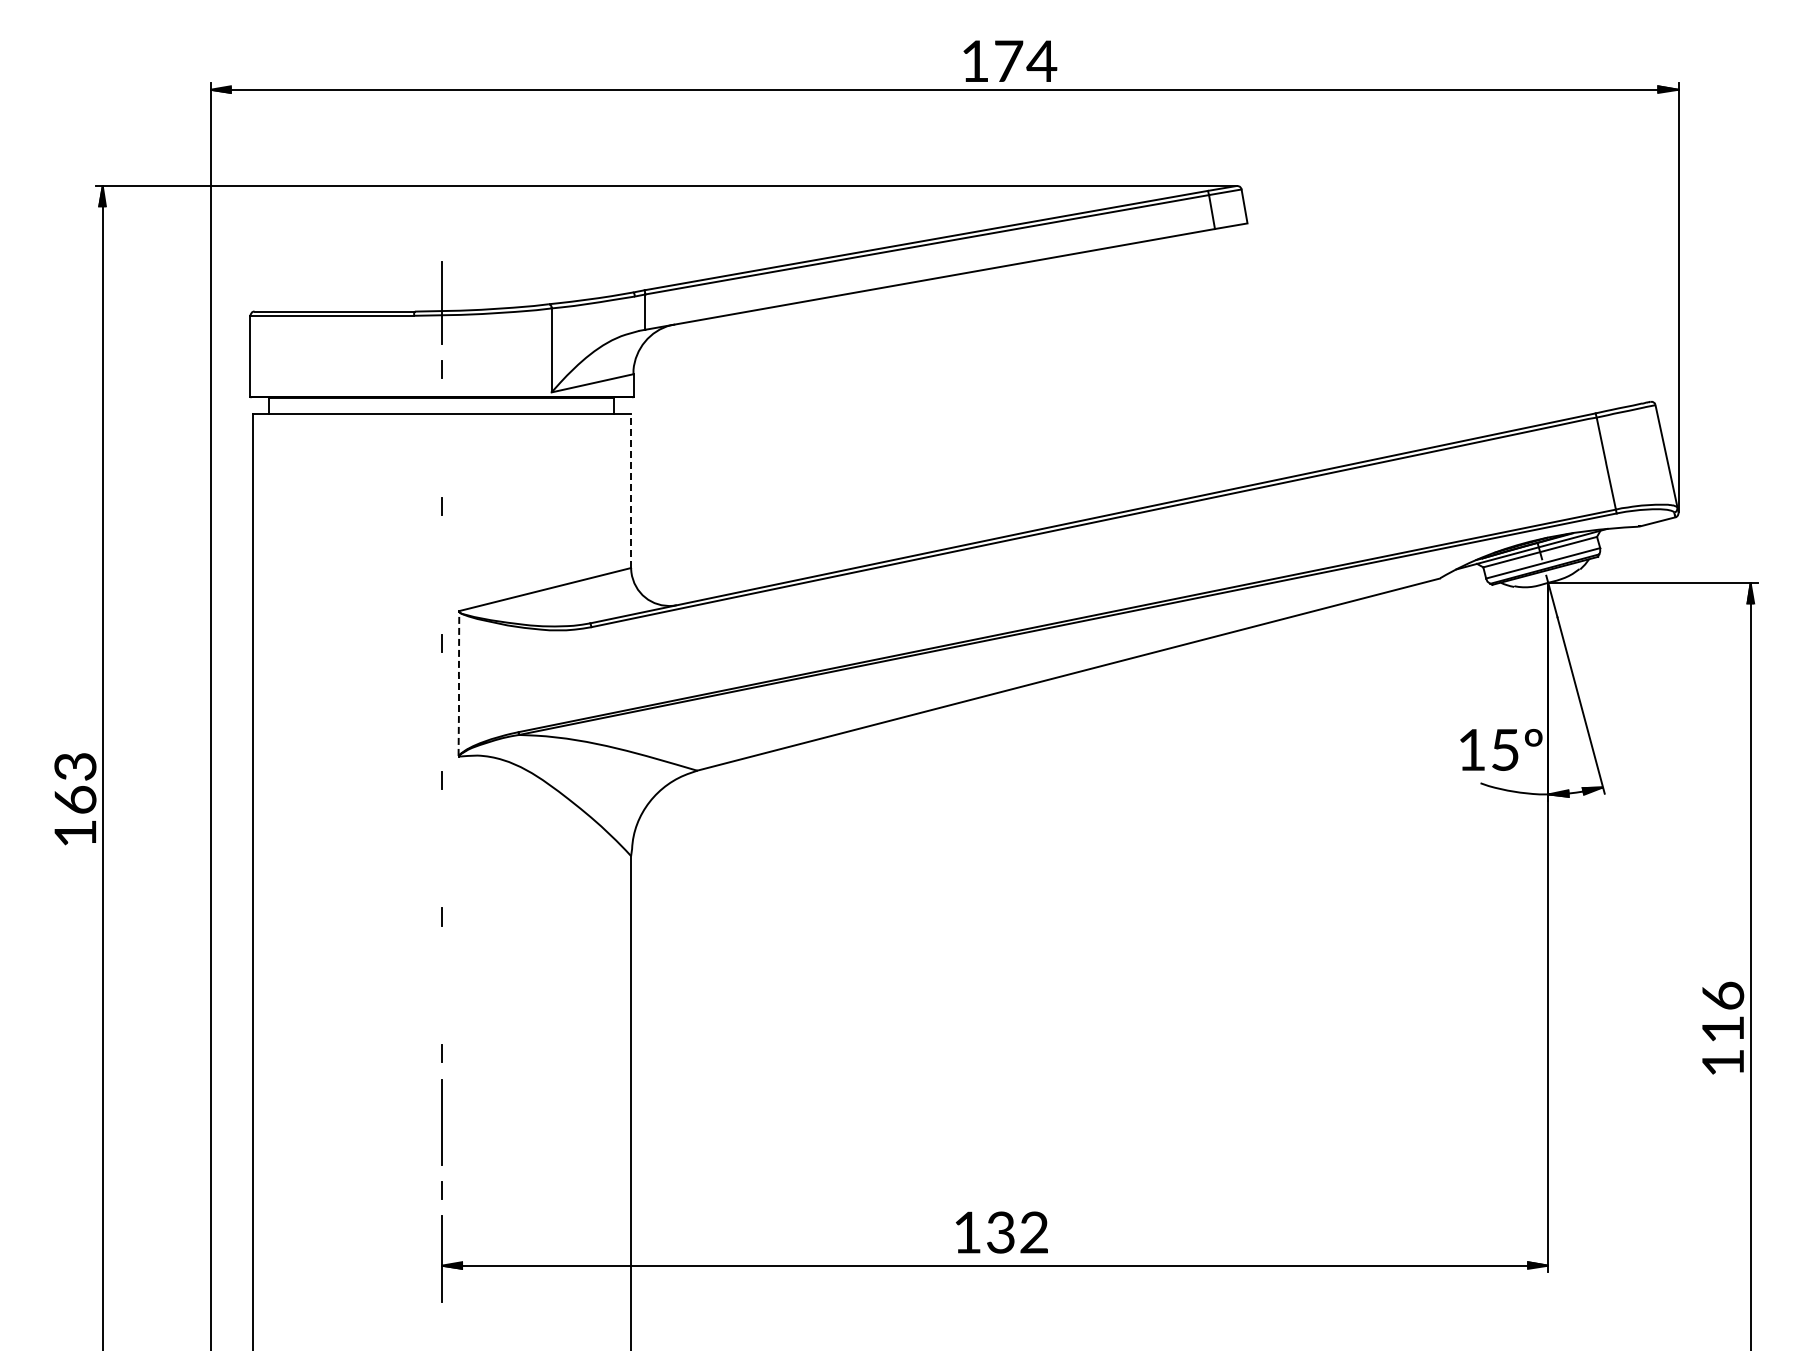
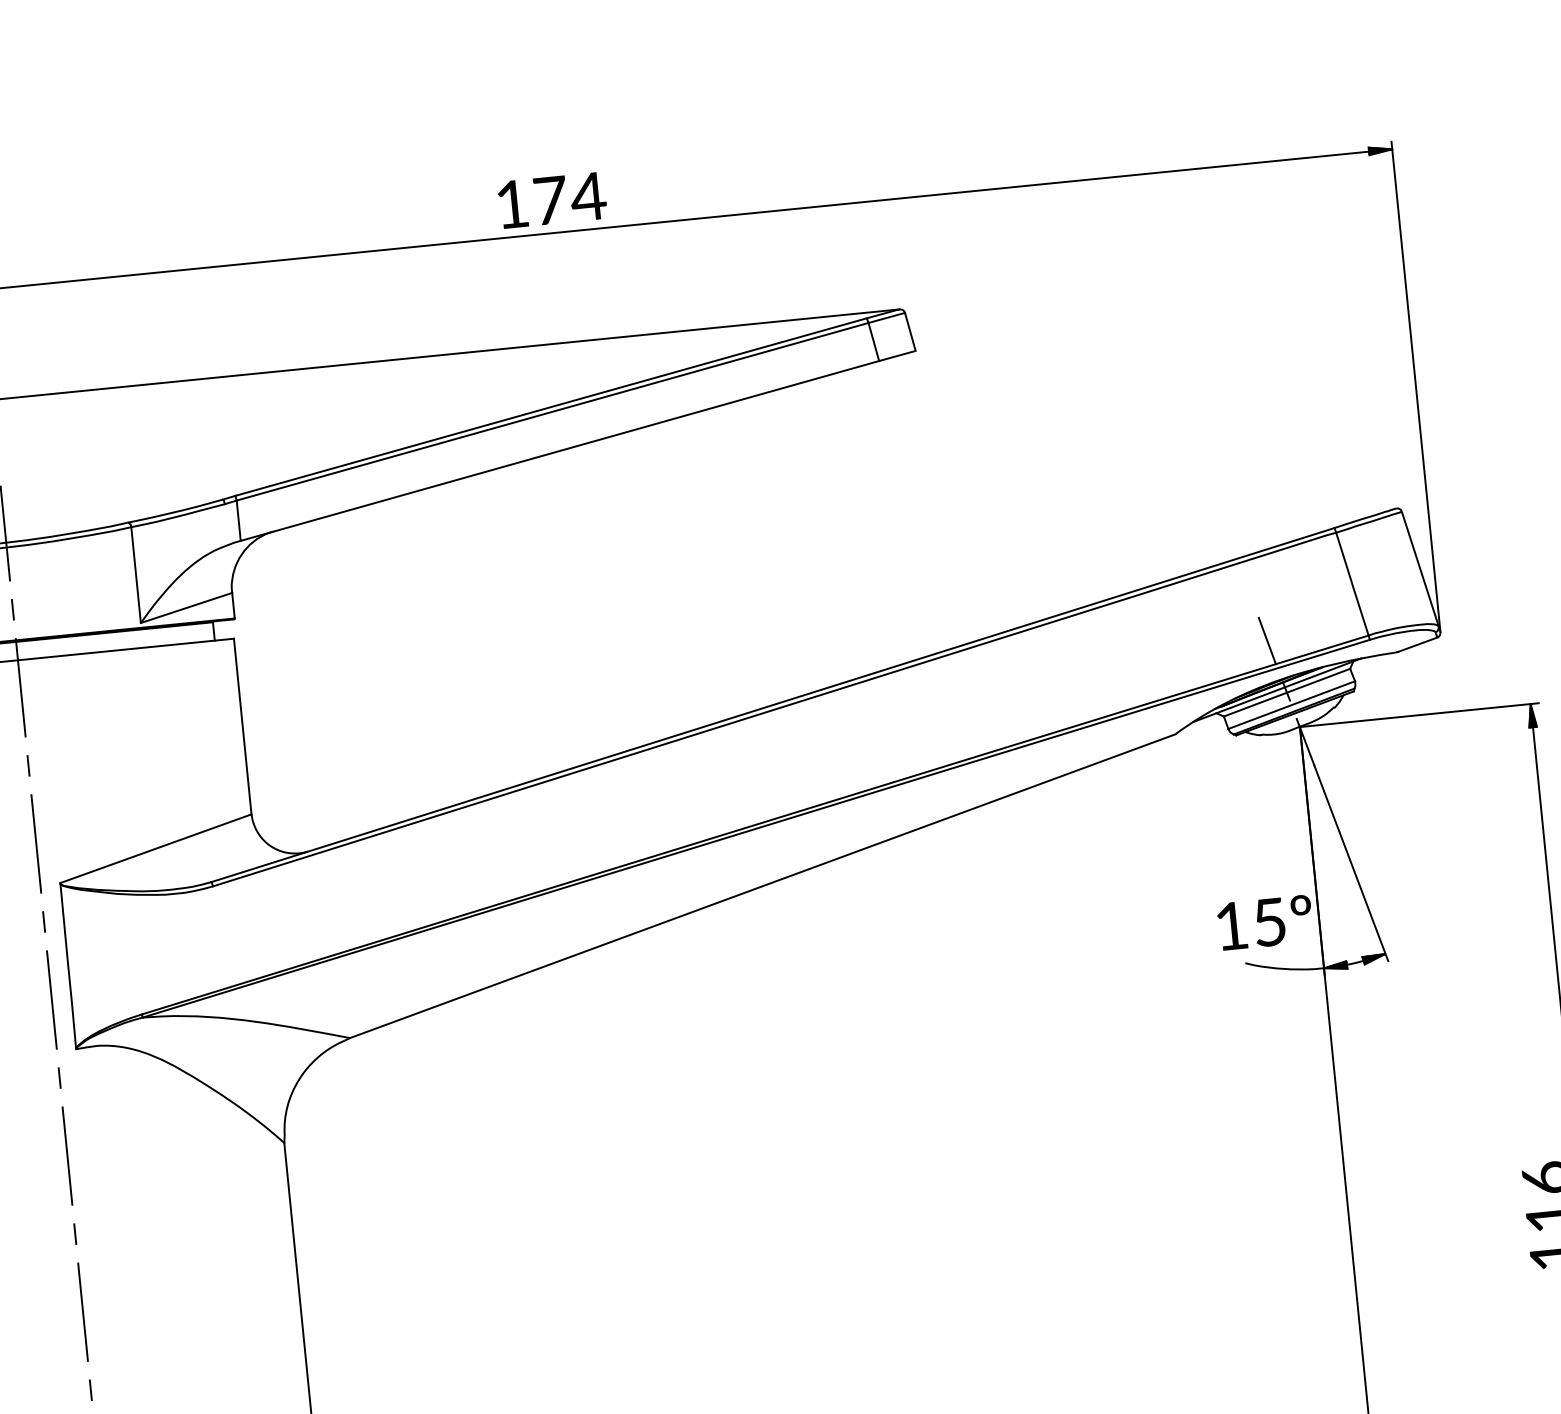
text: (1010, 60) -> (552, 199), moved
line: (441, 437) -> (20, 687), added
line: (631, 491) -> (243, 726), dashed -> solid
line: (1527, 505) -> (1267, 640), added
line: (441, 574) -> (35, 843), added
line: (458, 683) -> (67, 965), dashed -> solid
line: (441, 711) -> (51, 999), added
line: (441, 848) -> (67, 1155), added
line: (441, 985) -> (82, 1312), added

